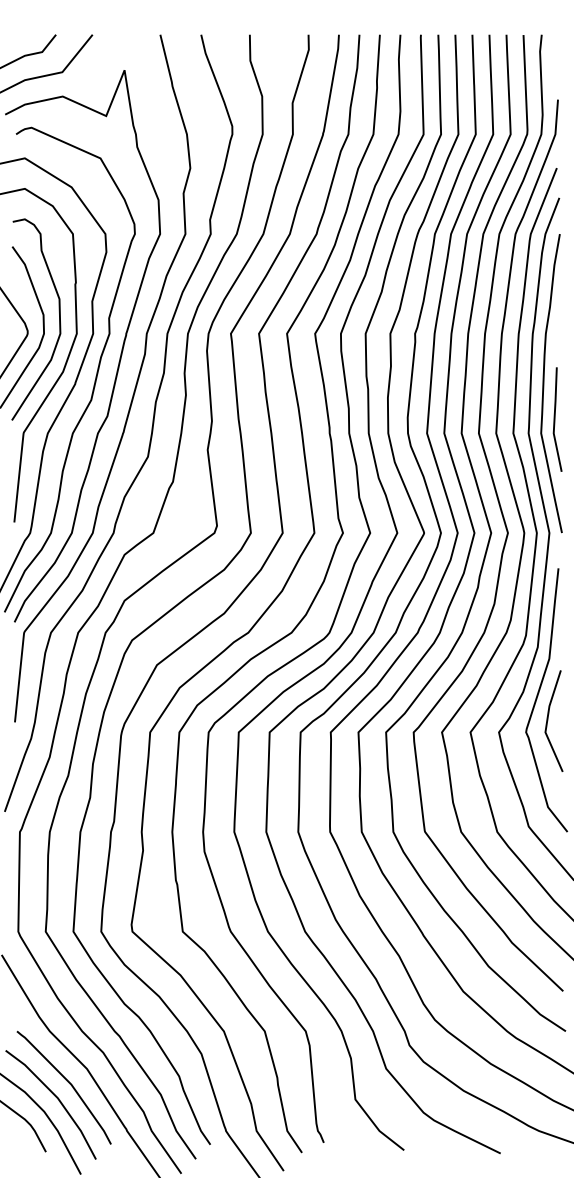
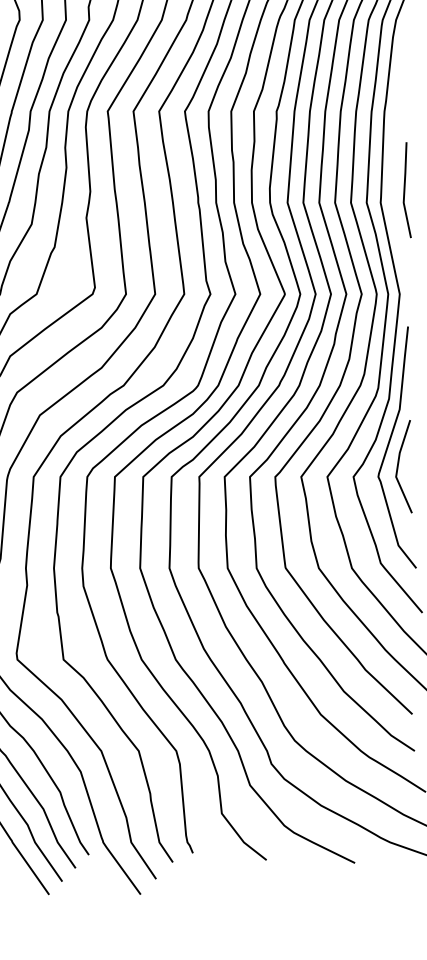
curve: (544, 383) -> (395, 157), removed

